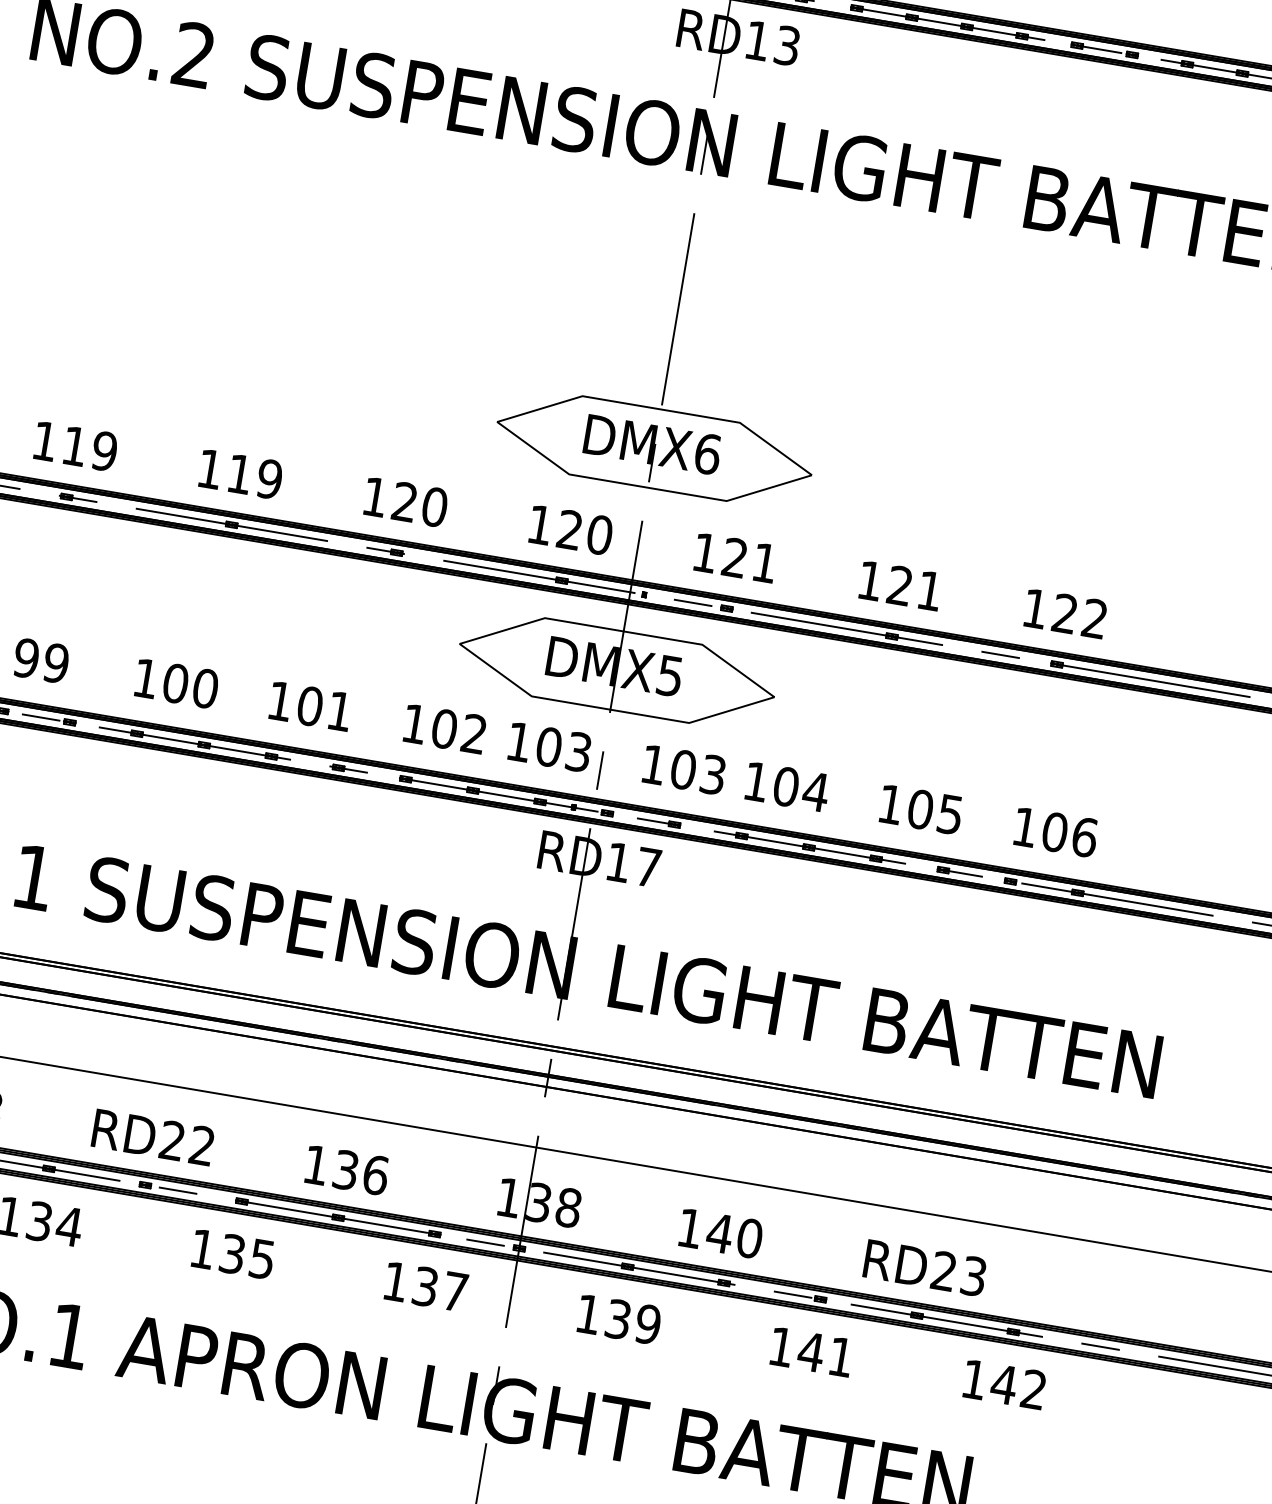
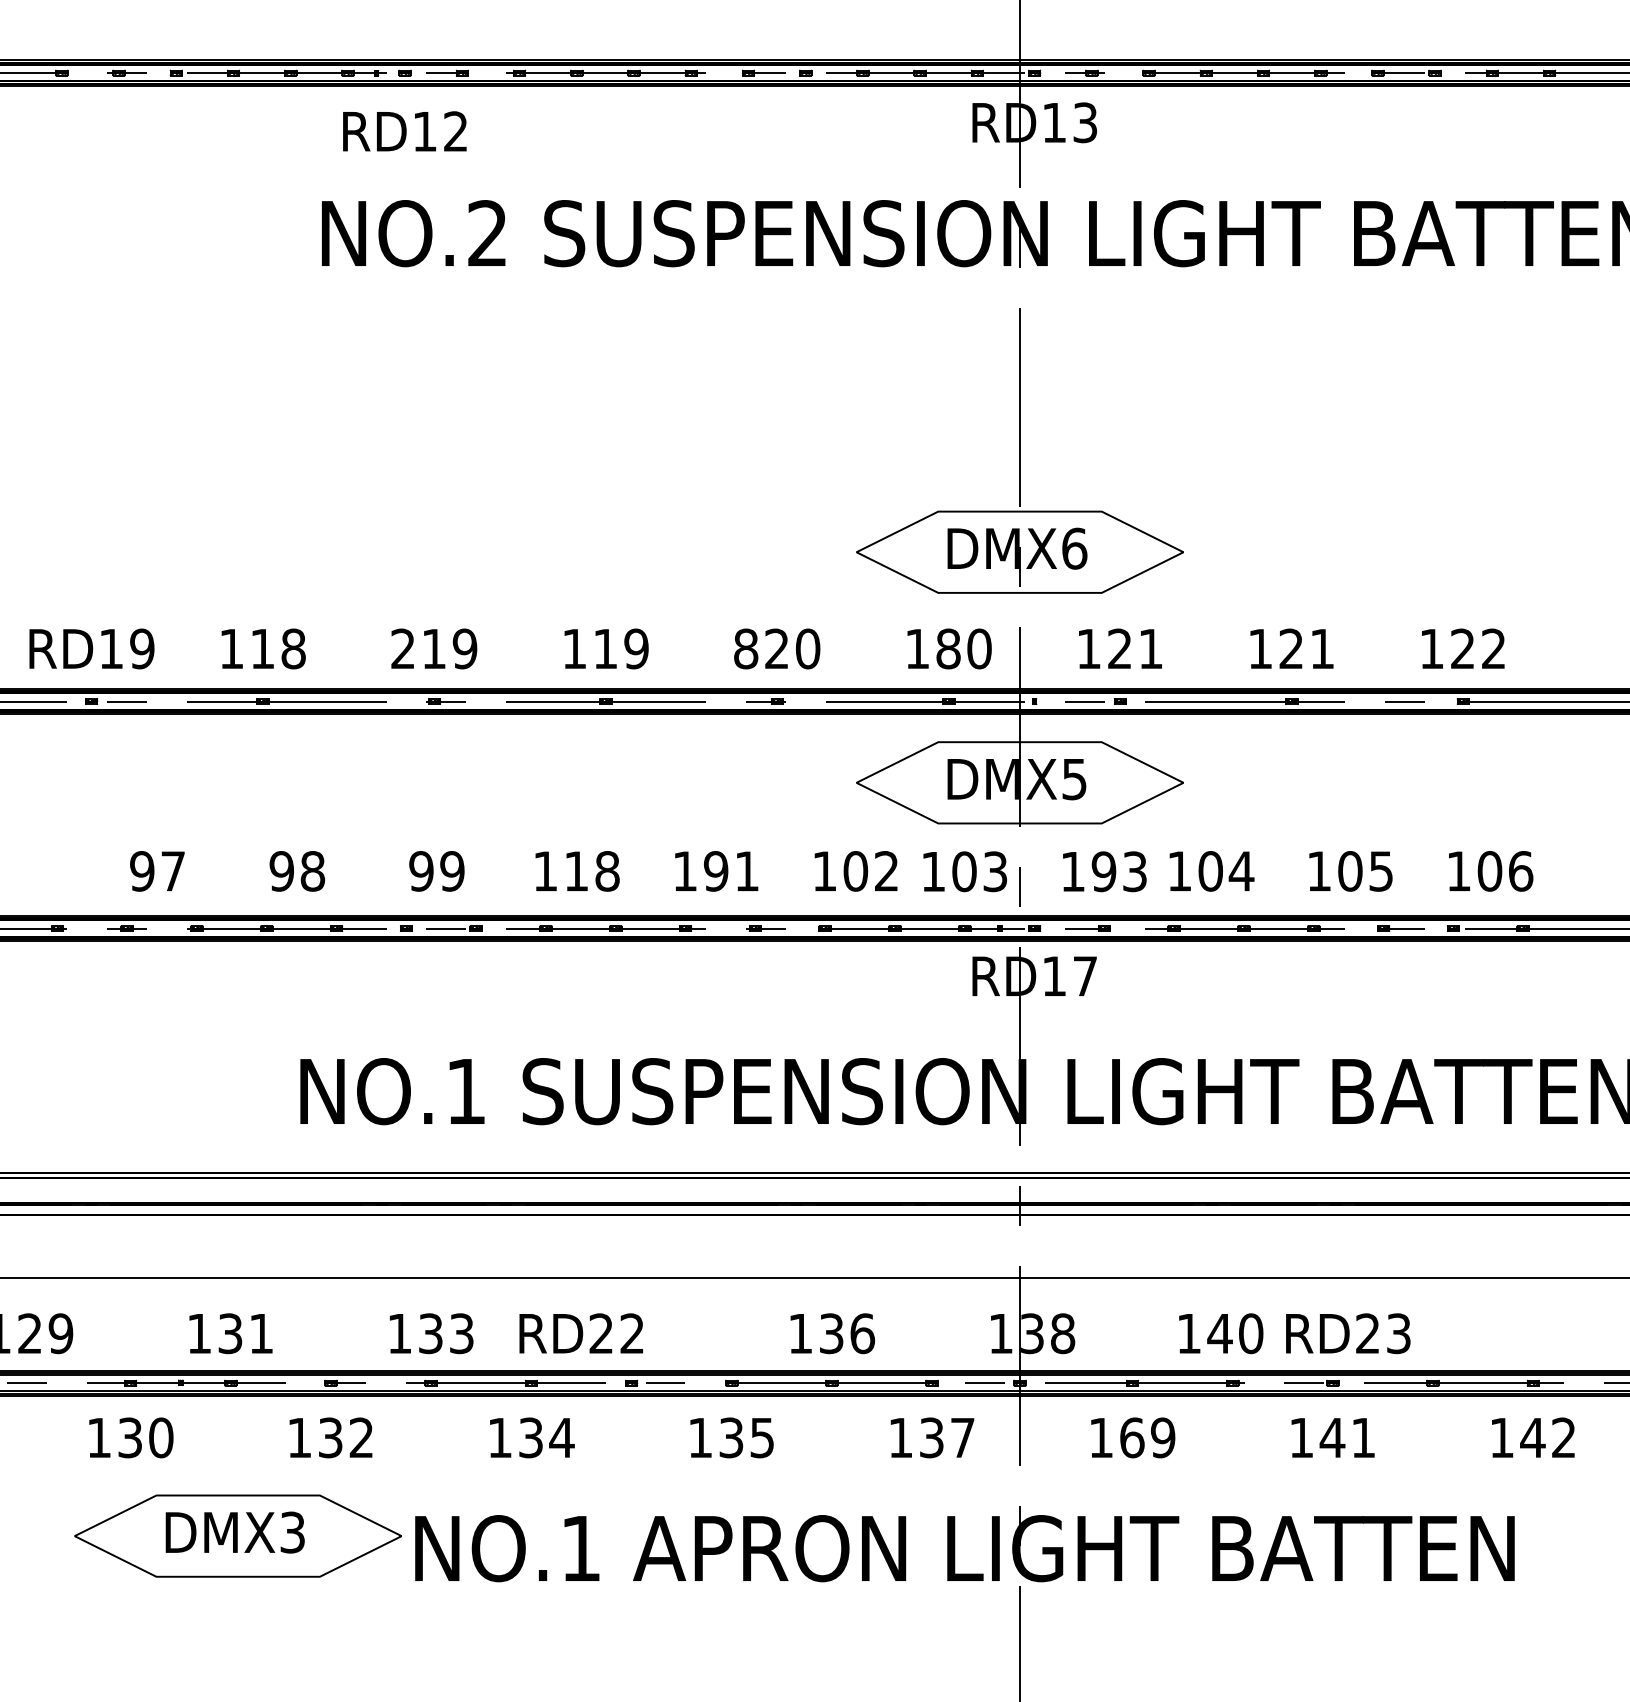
text: (44, 440) -> (402, 648), 119 -> 219
text: (375, 496) -> (746, 648), 120 -> 820
text: (570, 529) -> (948, 648), 120 -> 180
text: (190, 686) -> (591, 871), 100 -> 118
text: (309, 706) -> (715, 871), 101 -> 191
text: (682, 769) -> (1103, 871), 103 -> 193
text: (152, 1137) -> (580, 1333), moved
text: (925, 1267) -> (1348, 1333), moved
text: (618, 1319) -> (1132, 1437), 139 -> 169

